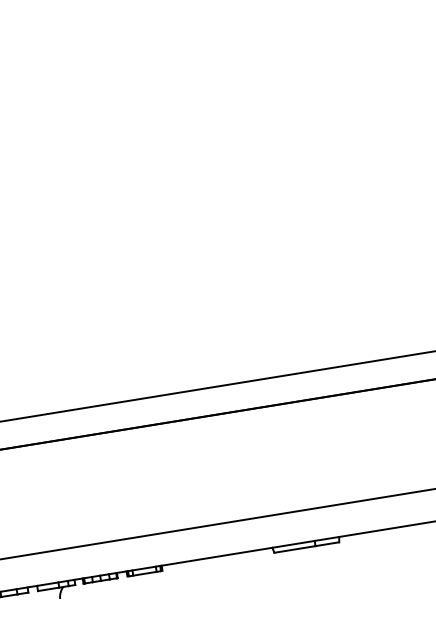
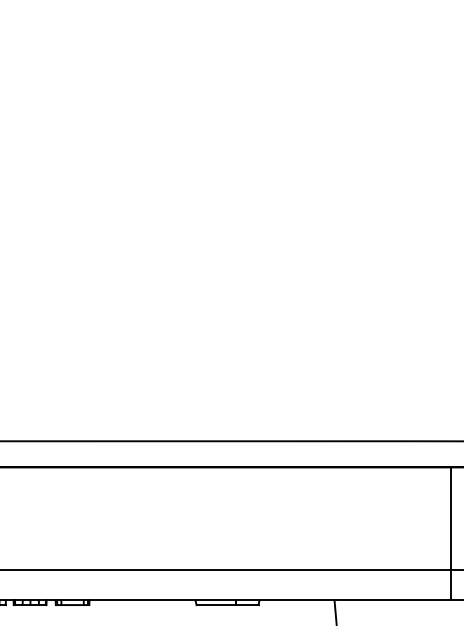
line: (420, 537) -> (335, 612), added

